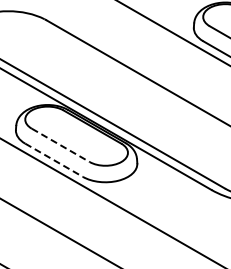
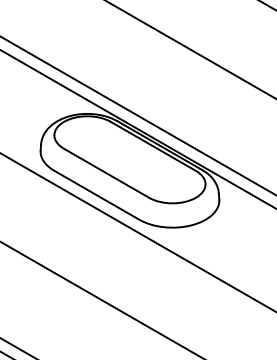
line: (61, 145) -> (107, 173), dashed -> solid
line: (54, 160) -> (97, 195), dashed -> solid

